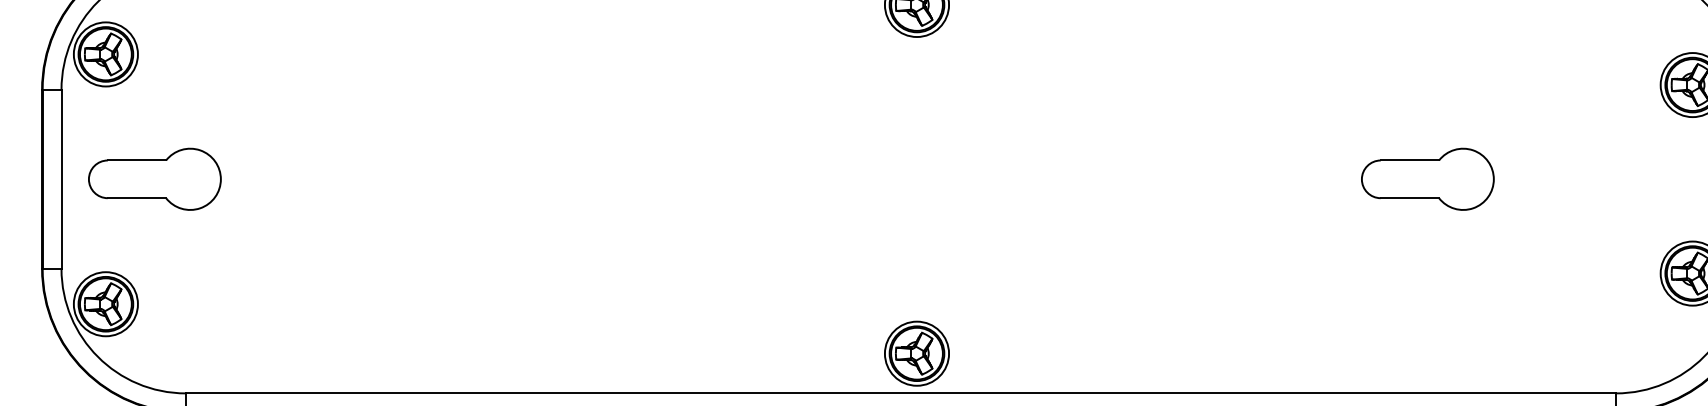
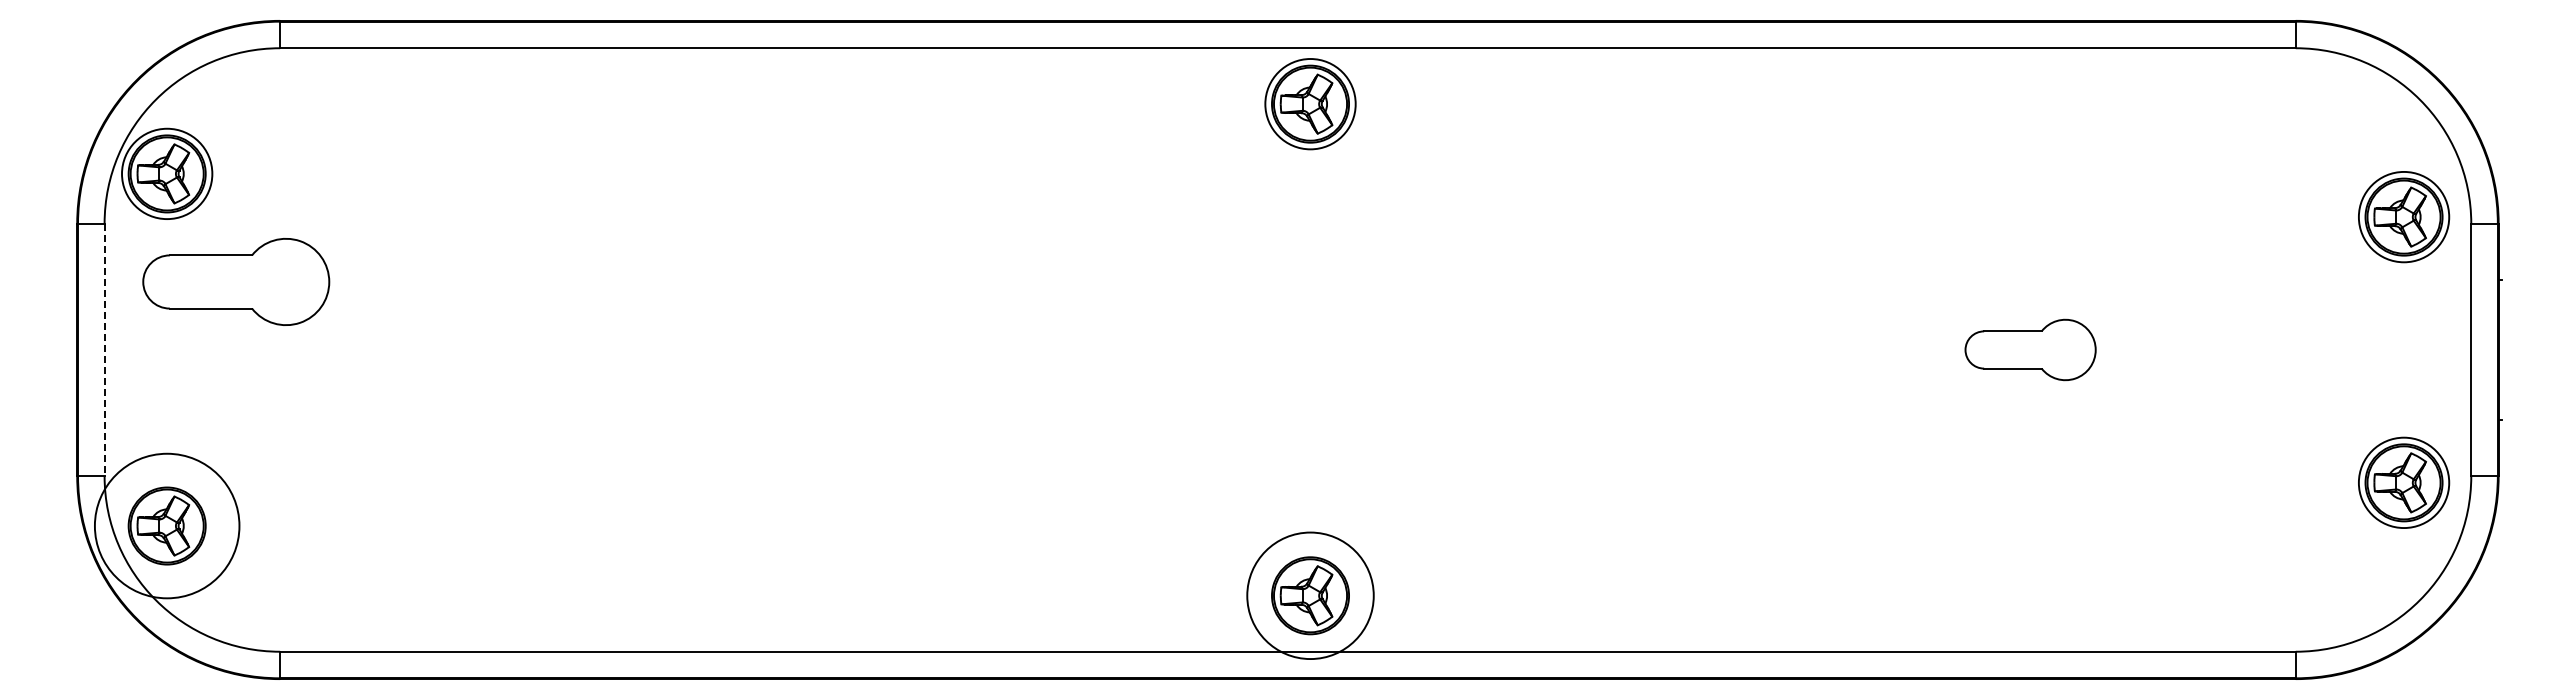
part: (155, 178) -> (236, 281), moved
part: (1427, 178) -> (2030, 349), size x0.7
line: (61, 179) -> (104, 350), solid -> dashed
circle: (106, 303) -> (167, 525), size x1.6
circle: (916, 353) -> (1310, 595), size x1.4

